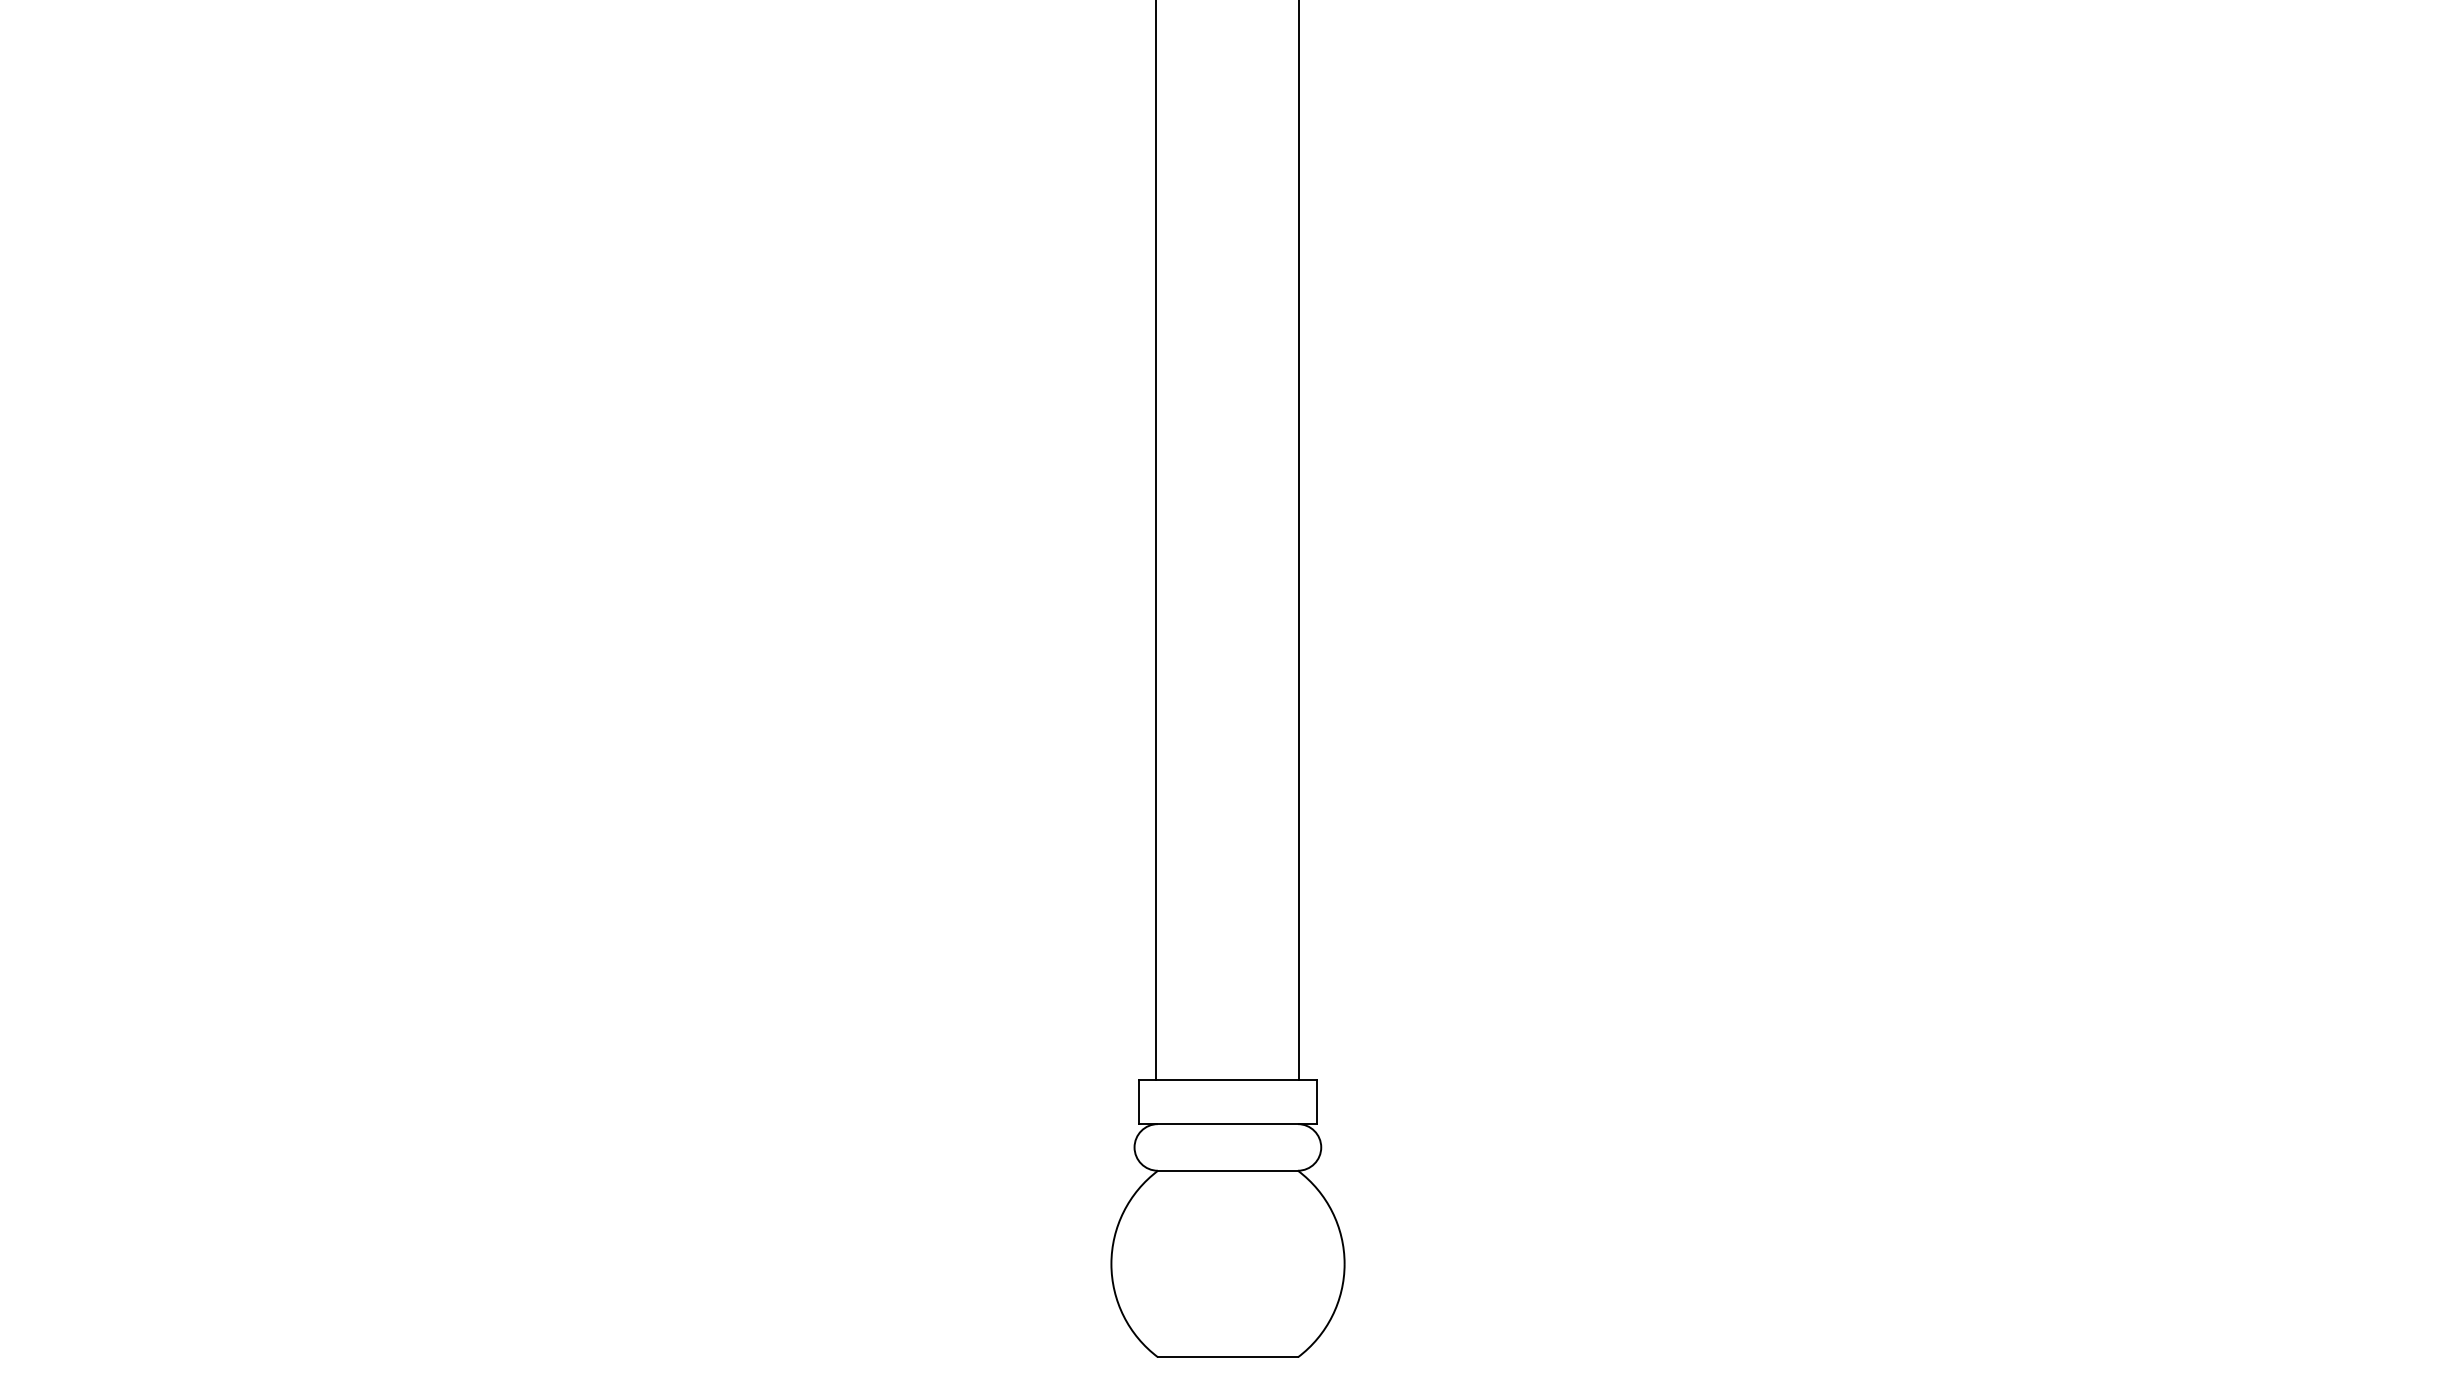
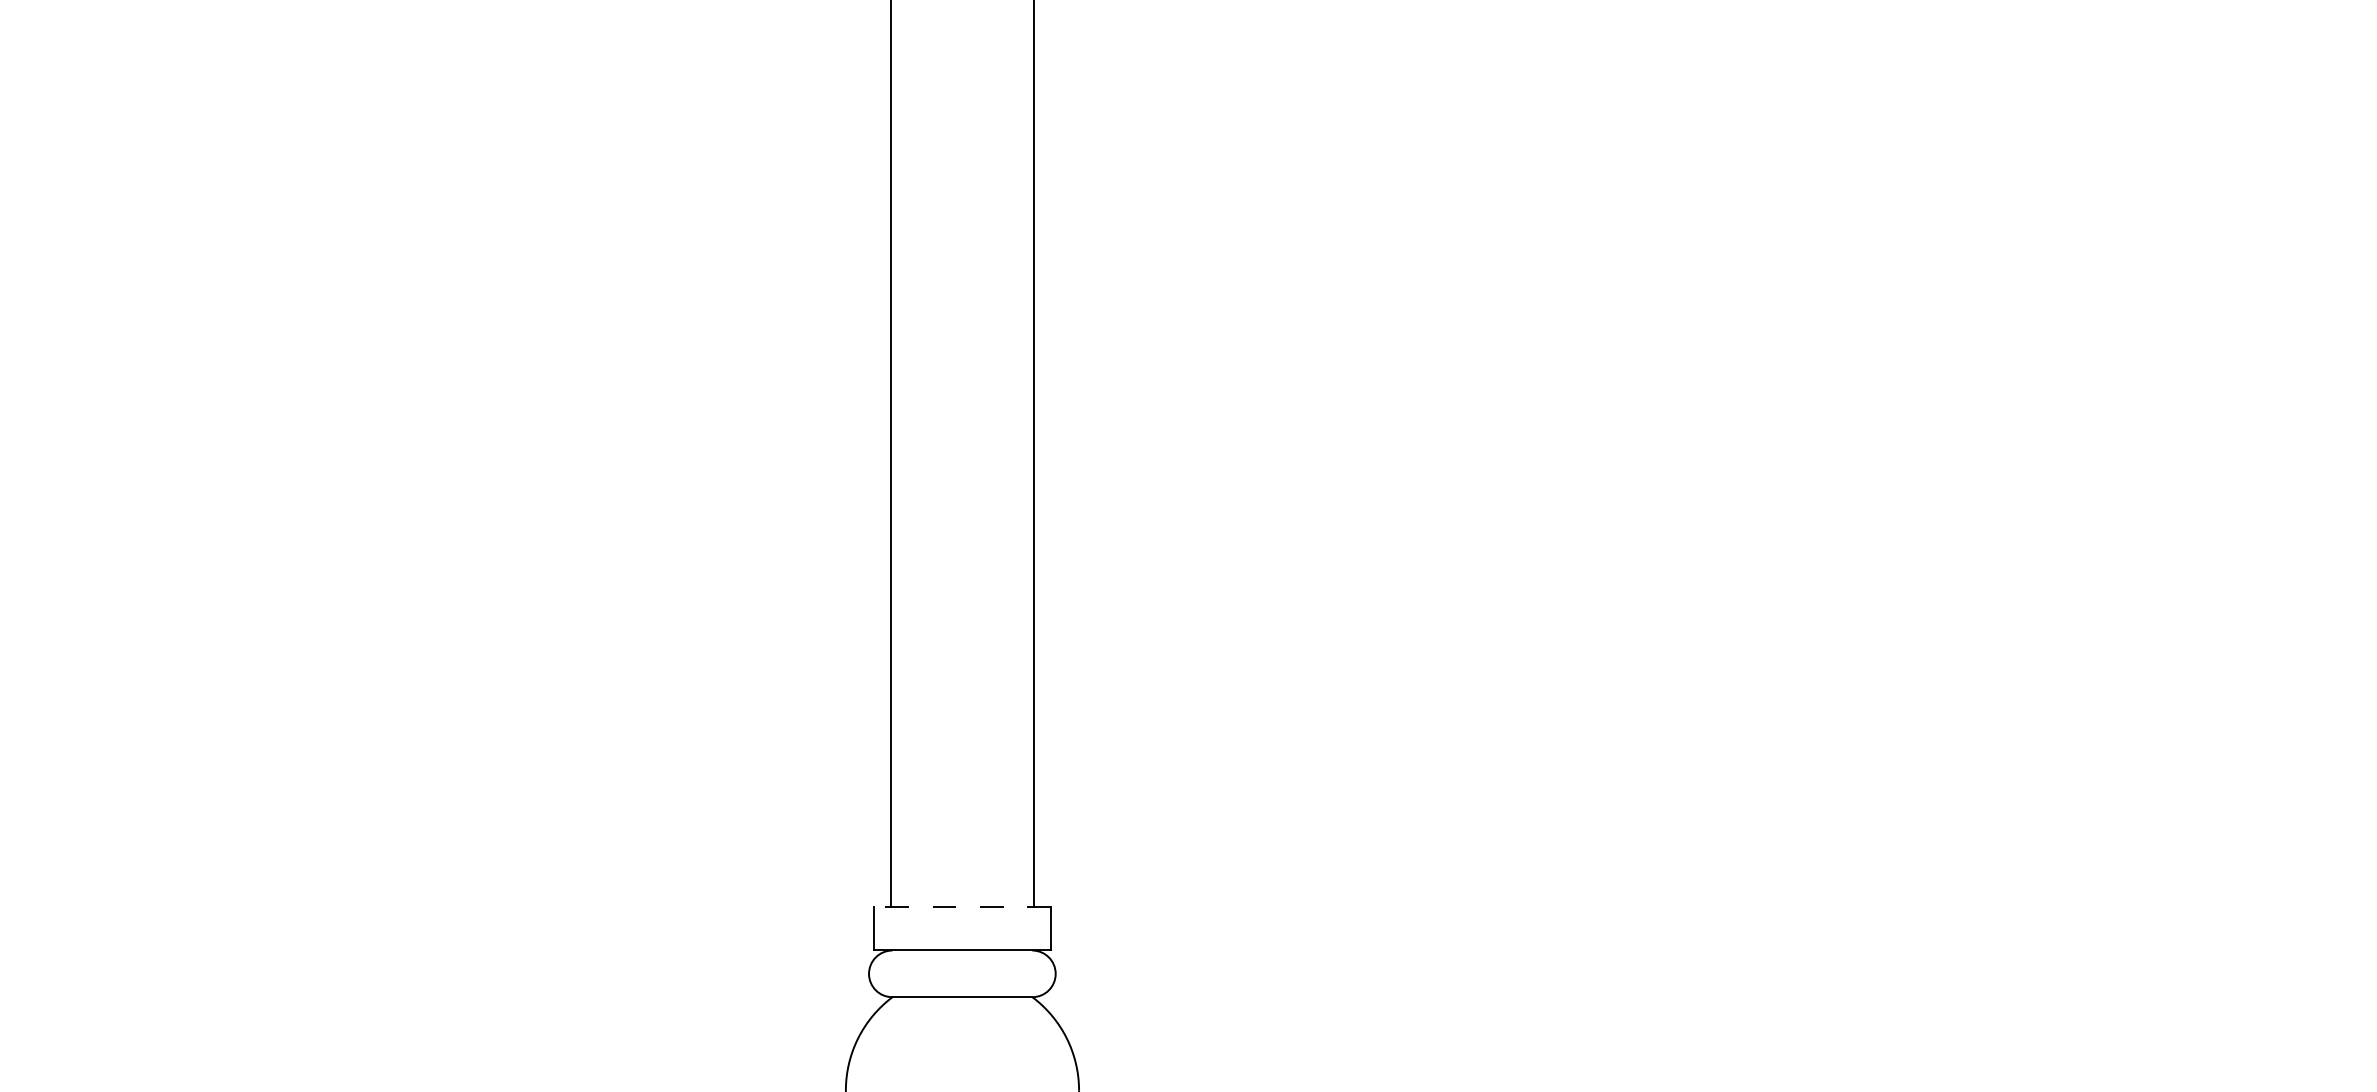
line: (1228, 1080) -> (962, 906), solid -> dashed

